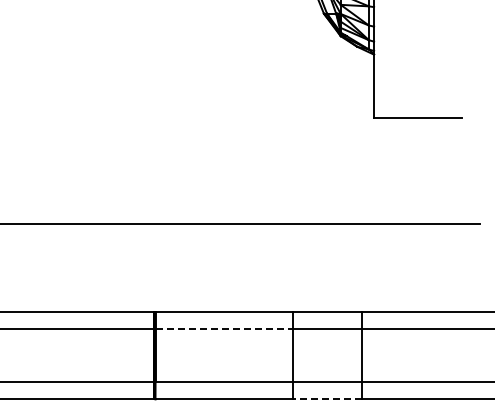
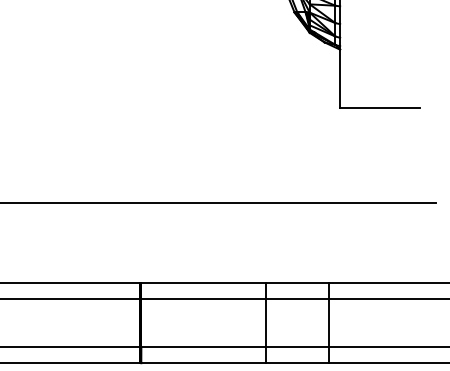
line: (224, 329) -> (204, 299), dashed -> solid
line: (326, 399) -> (296, 363), dashed -> solid

